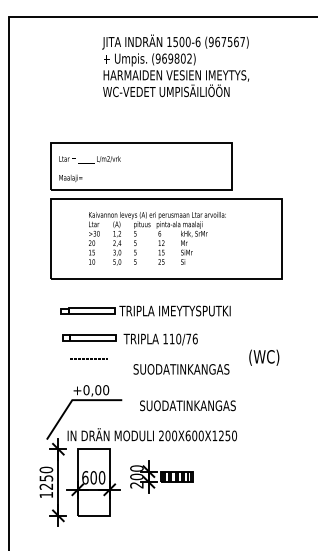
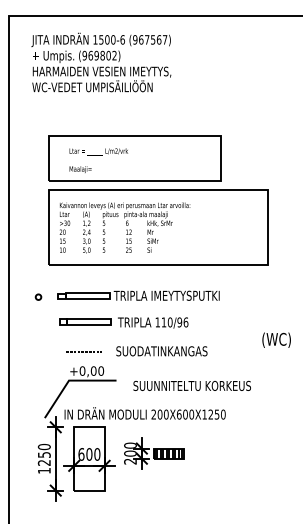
text: (175, 65) -> (101, 62), moved
text: (89, 168) -> (98, 160), moved
text: (156, 238) -> (124, 227), moved
circle: (40, 311) -> (38, 296), added
text: (188, 339) -> (179, 322), 110/76 -> 110/96
text: (264, 356) -> (276, 339), moved
line: (88, 359) -> (83, 351), moved
text: (181, 369) -> (161, 351), moved
text: (208, 405) -> (198, 385), SUODATINKANGAS -> SUUNNITELTU KORKEUS

